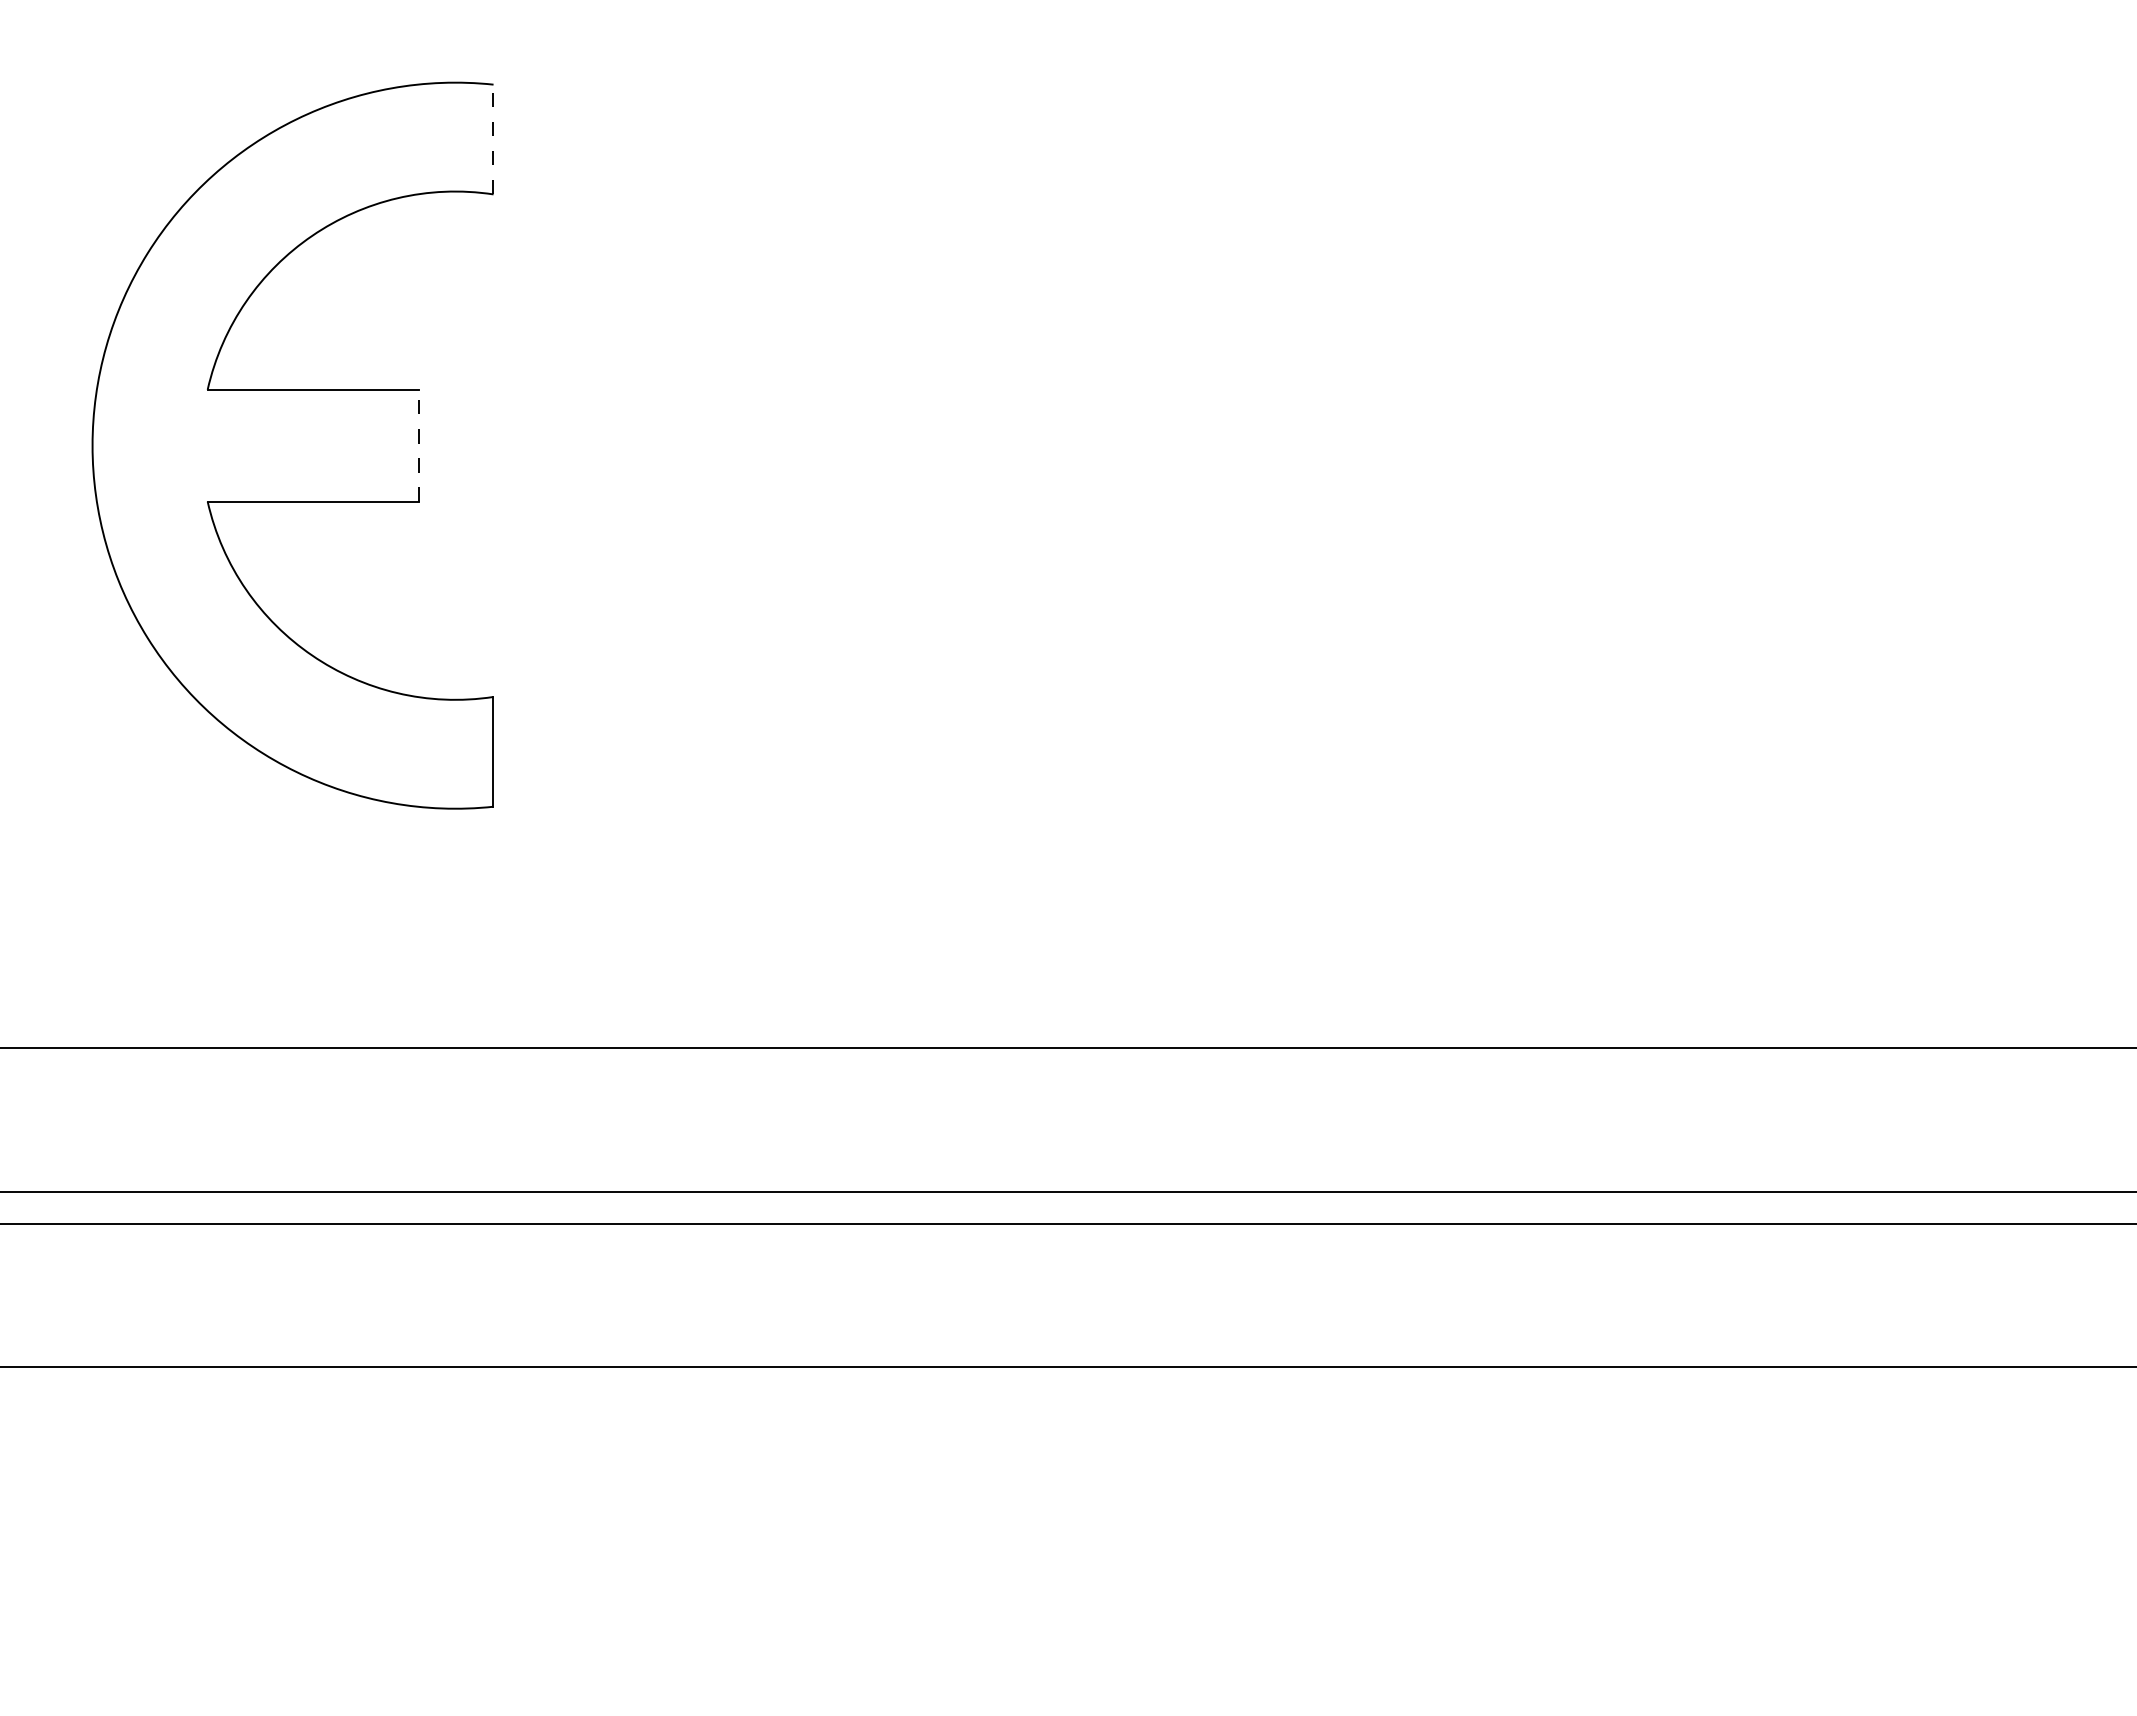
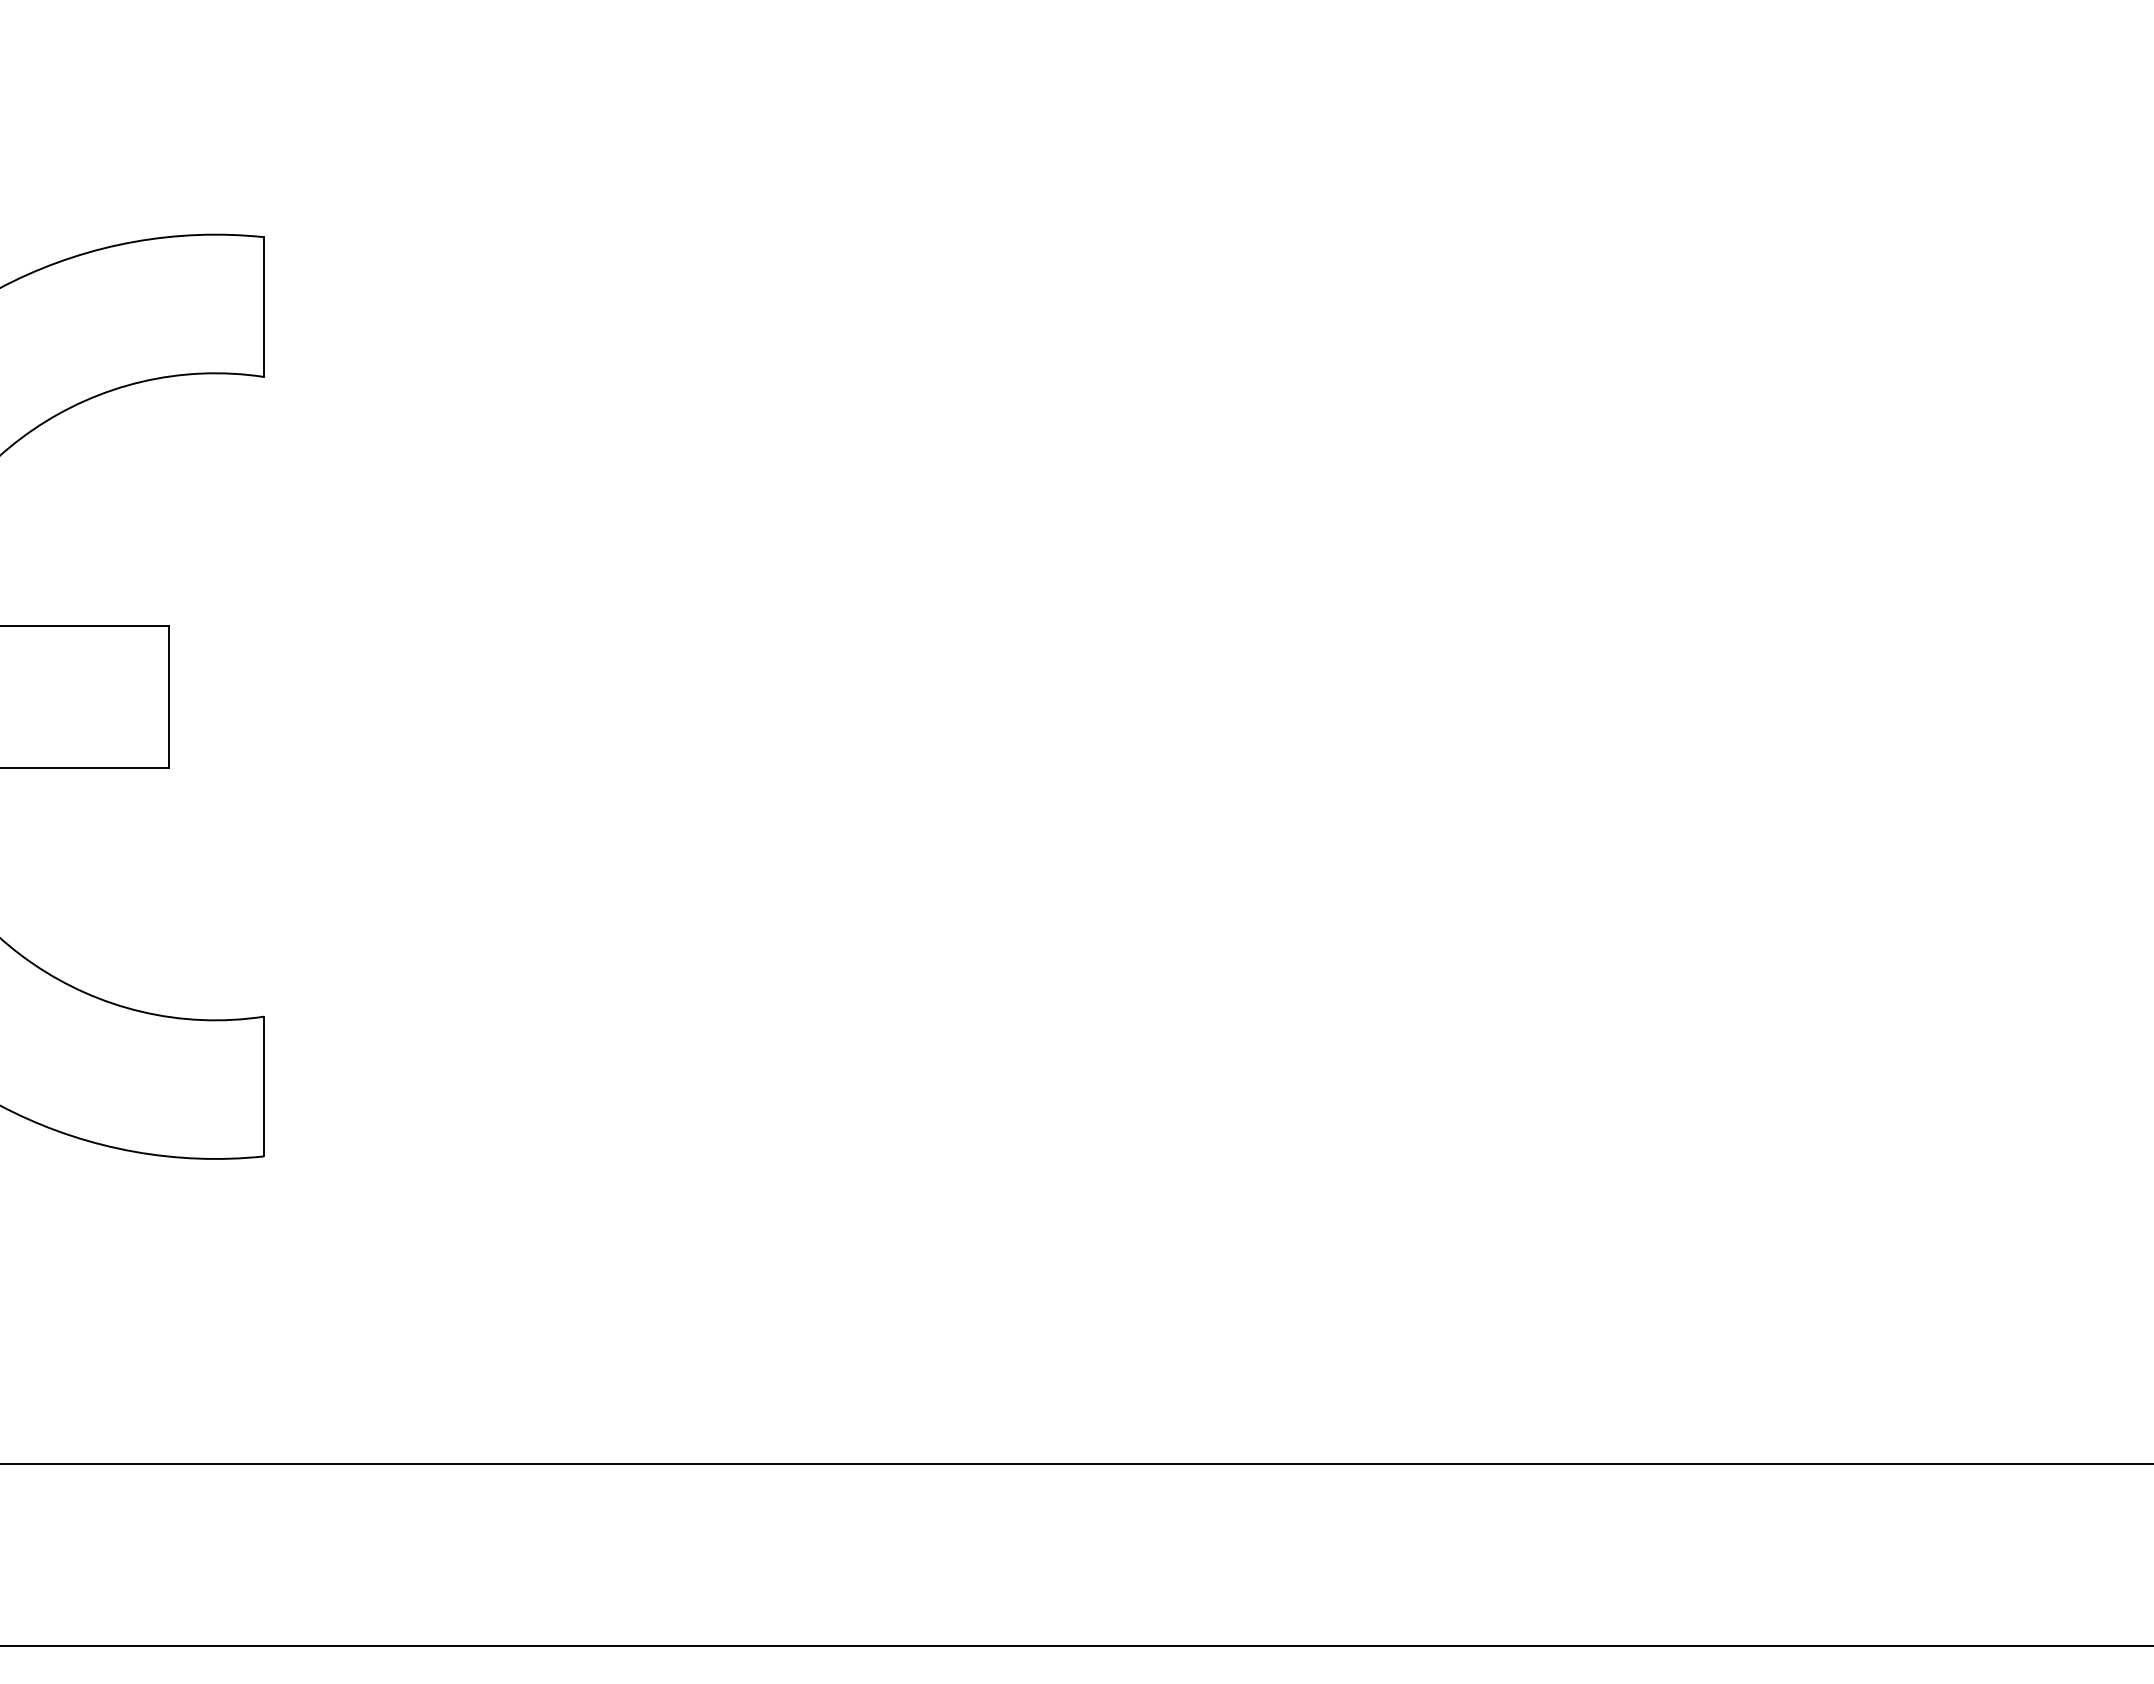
line: (493, 139) -> (263, 307), dashed -> solid
line: (419, 445) -> (169, 696), dashed -> solid

